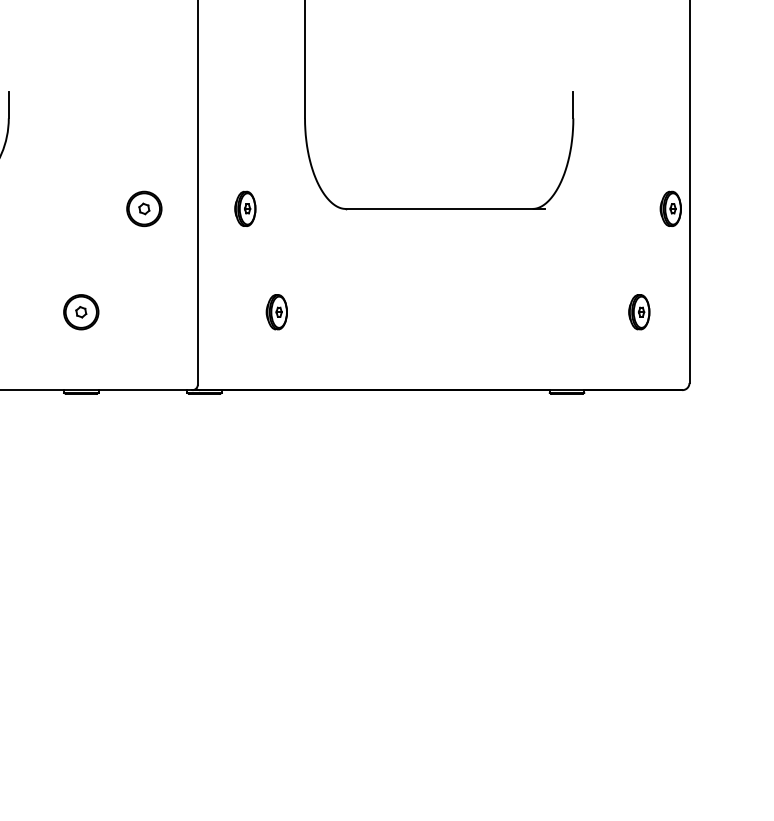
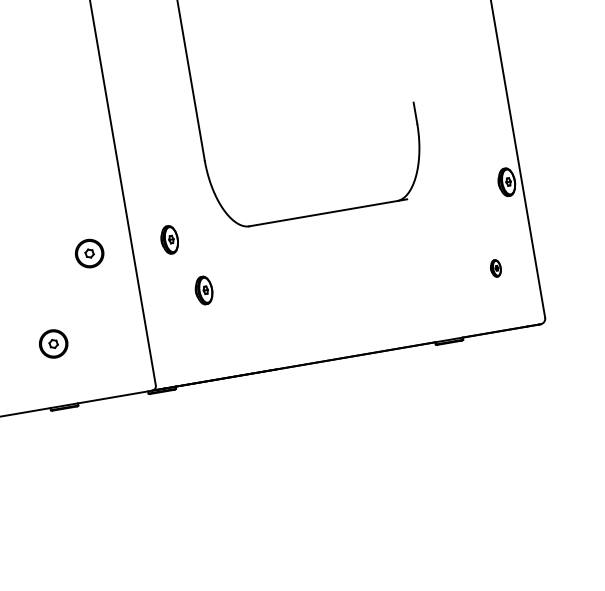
part: (276, 312) -> (203, 290), moved
part: (639, 312) -> (495, 268), size x0.6

